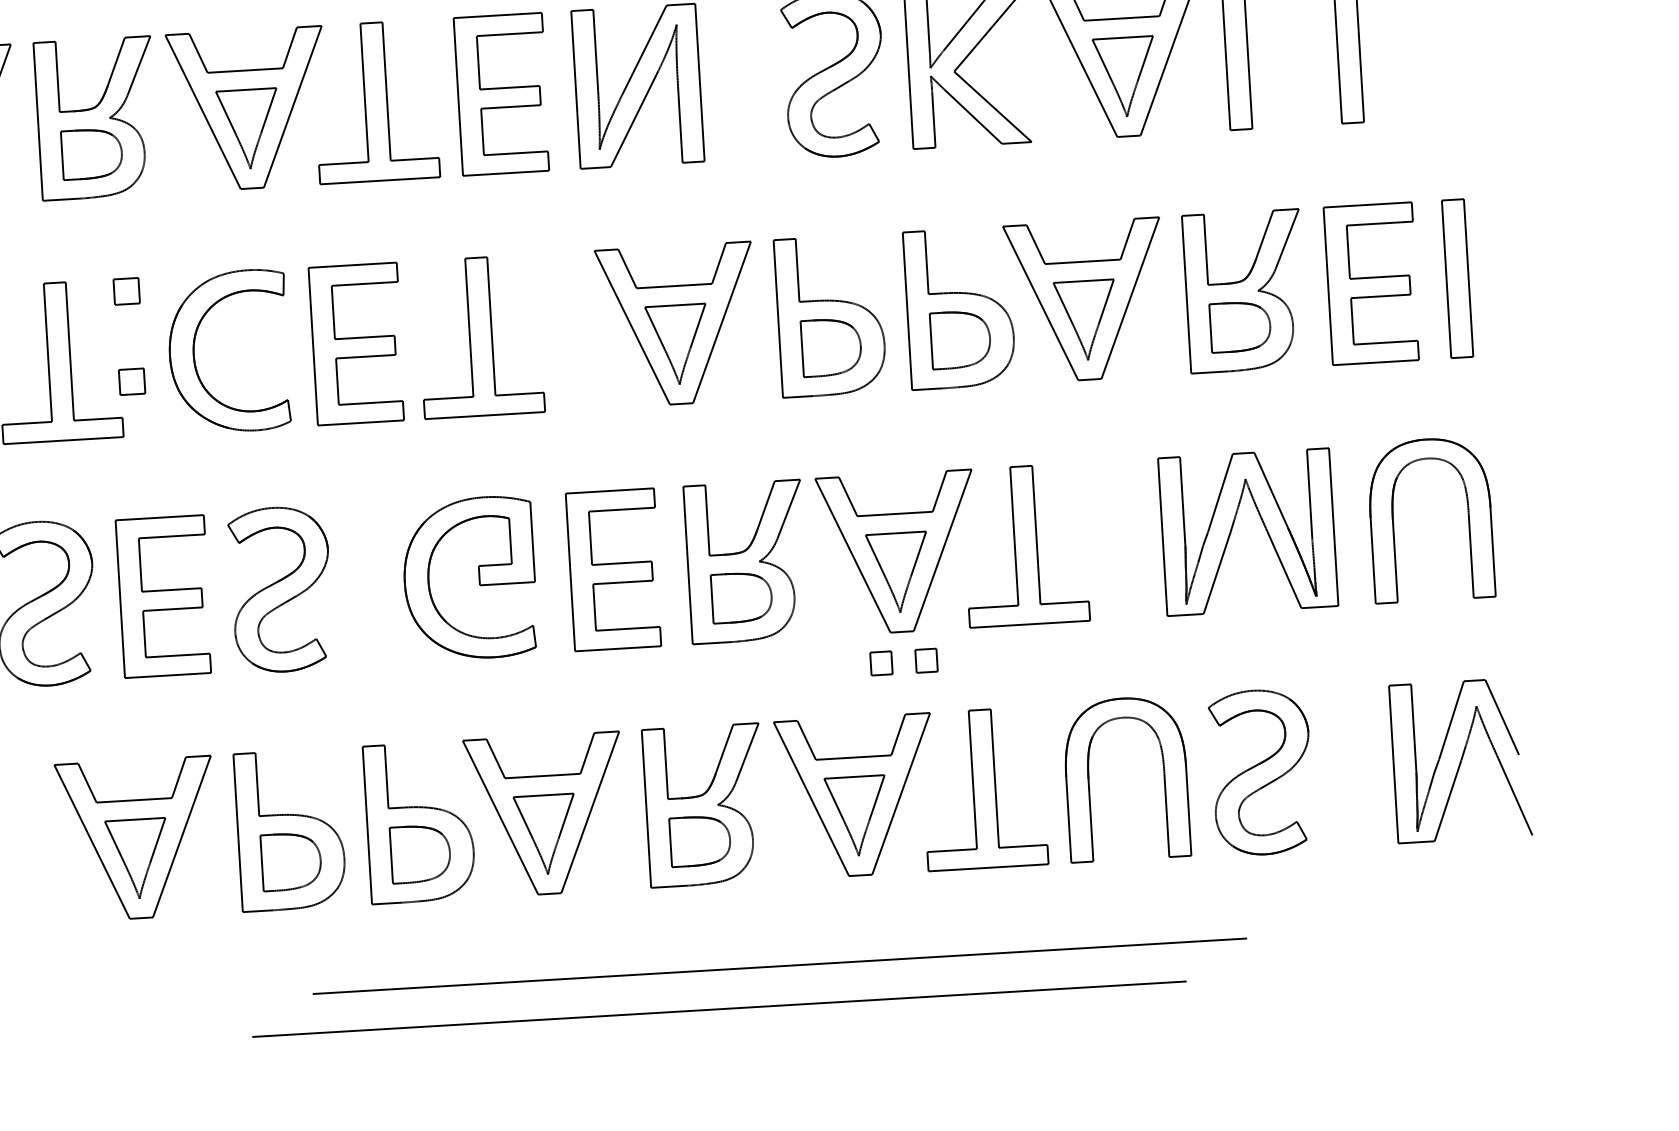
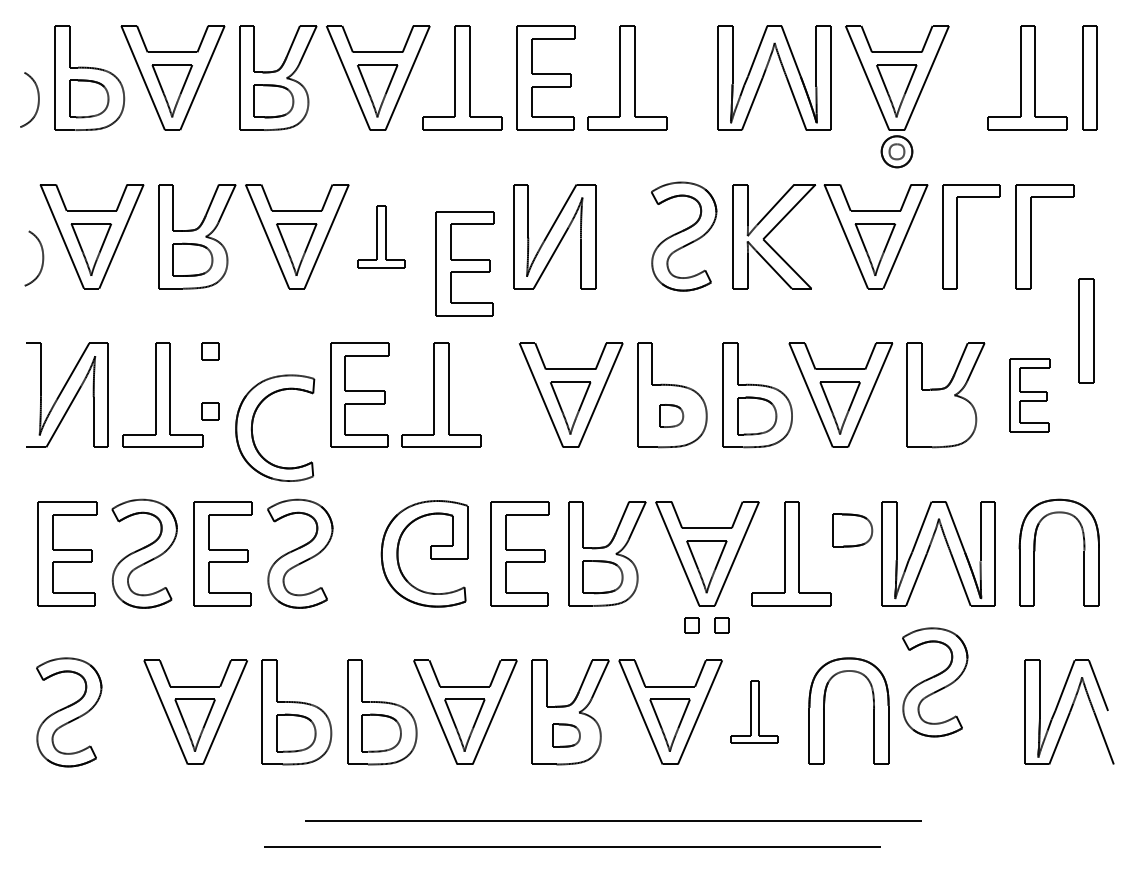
part: (501, 94) -> (464, 263), moved
part: (375, 101) -> (381, 236), size x0.6
part: (1457, 277) -> (1086, 330), moved
part: (1371, 282) -> (1029, 394), size x0.7
part: (1240, 326) -> (852, 530), moved
part: (195, 346) -> (253, 423), moved
part: (831, 346) -> (671, 415), size x0.6
part: (1262, 772) -> (935, 682), moved
part: (983, 787) -> (754, 711), size x0.6
part: (700, 840) -> (566, 735), size x0.7

